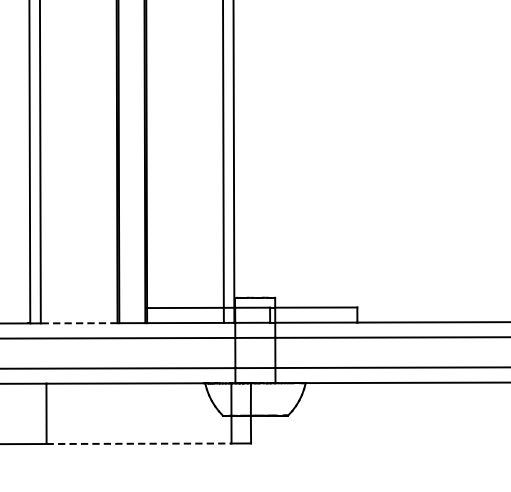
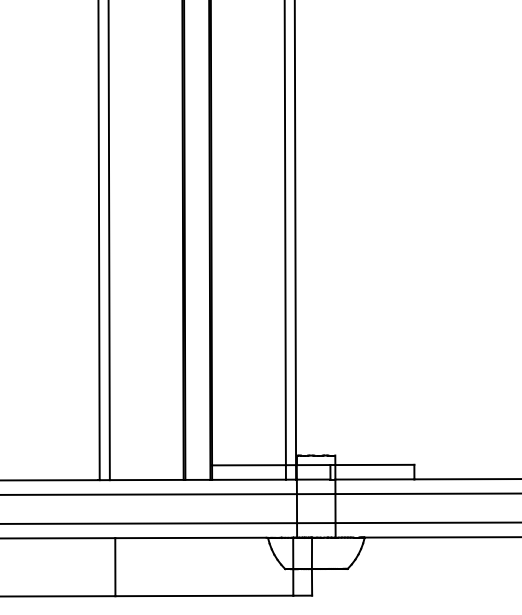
line: (78, 323) -> (146, 480), dashed -> solid
line: (139, 443) -> (204, 595), dashed -> solid

